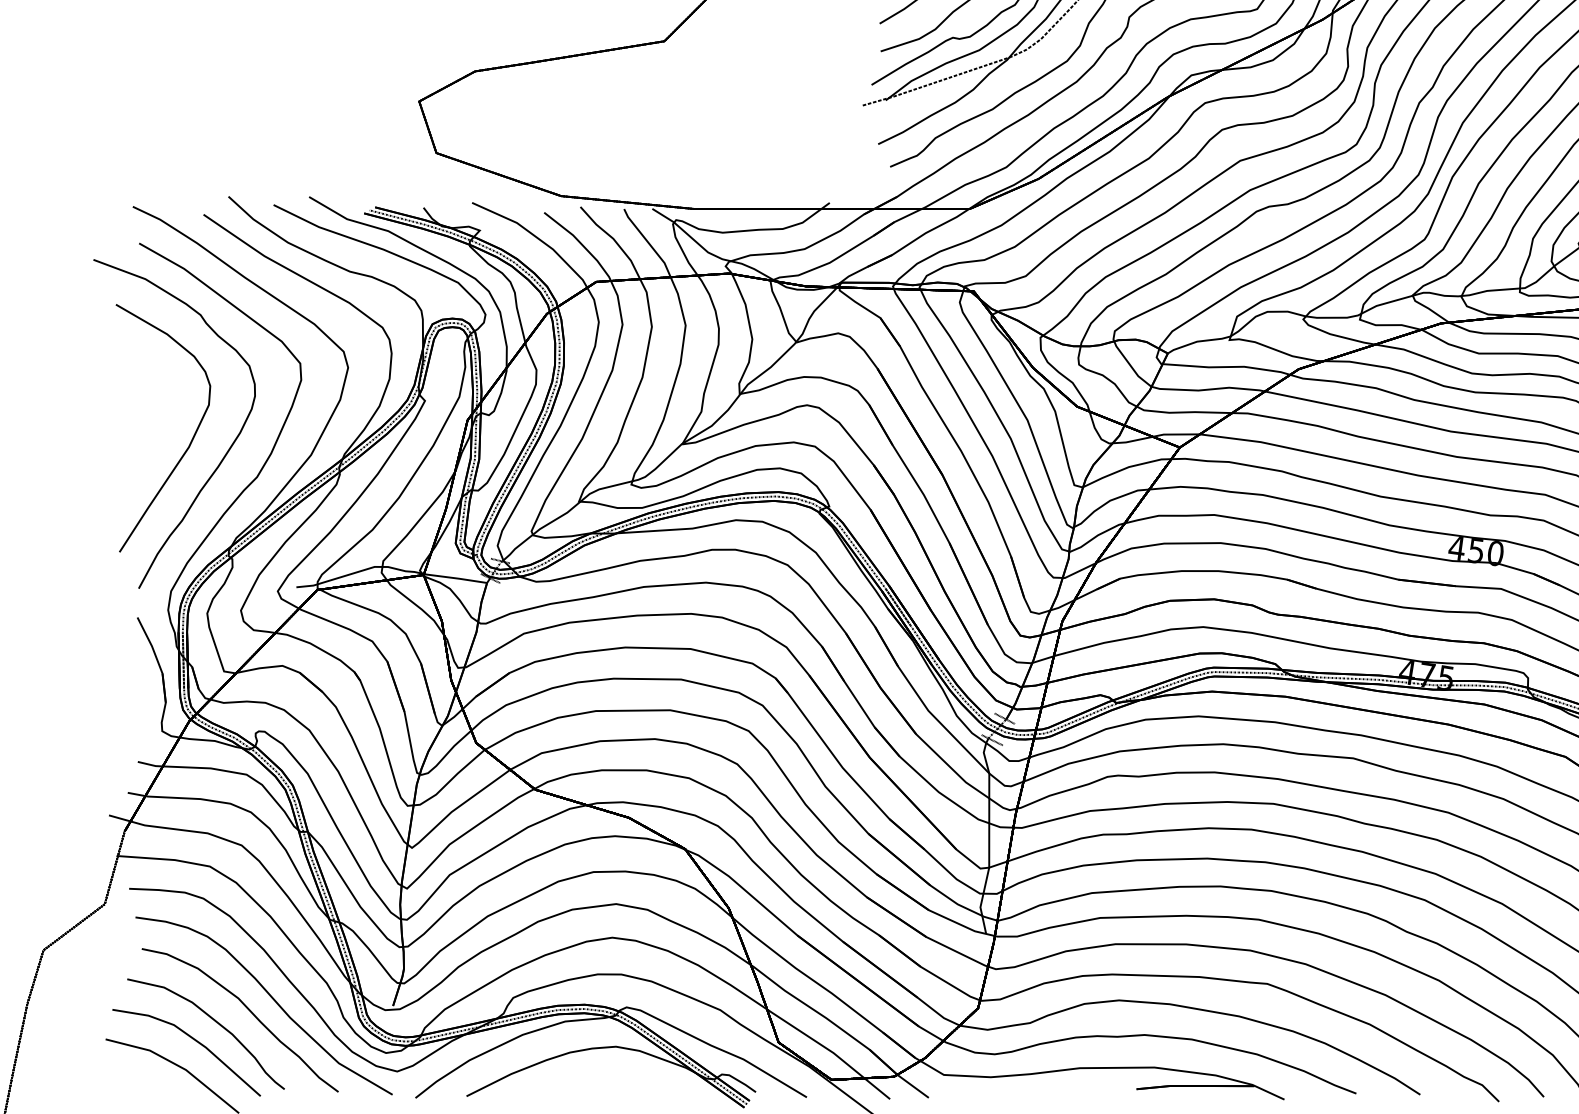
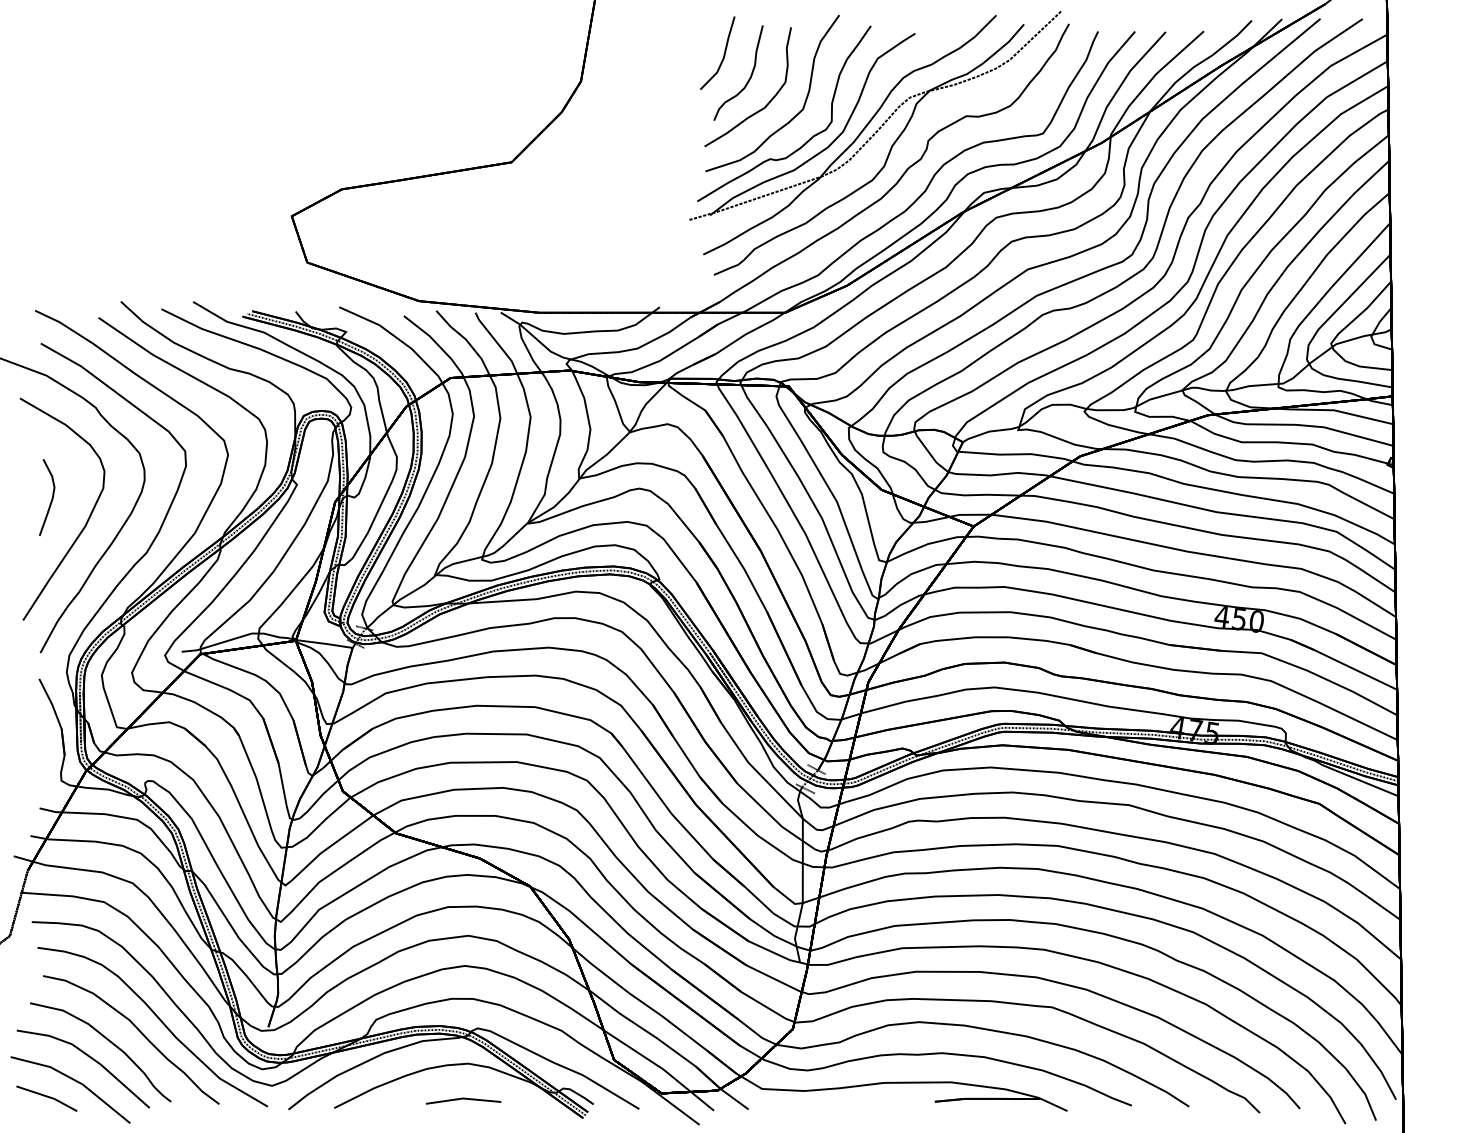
curve: (151, 416) -> (51, 498), added
line: (145, 1084) -> (46, 1097), added
line: (610, 1086) -> (463, 1099), added

